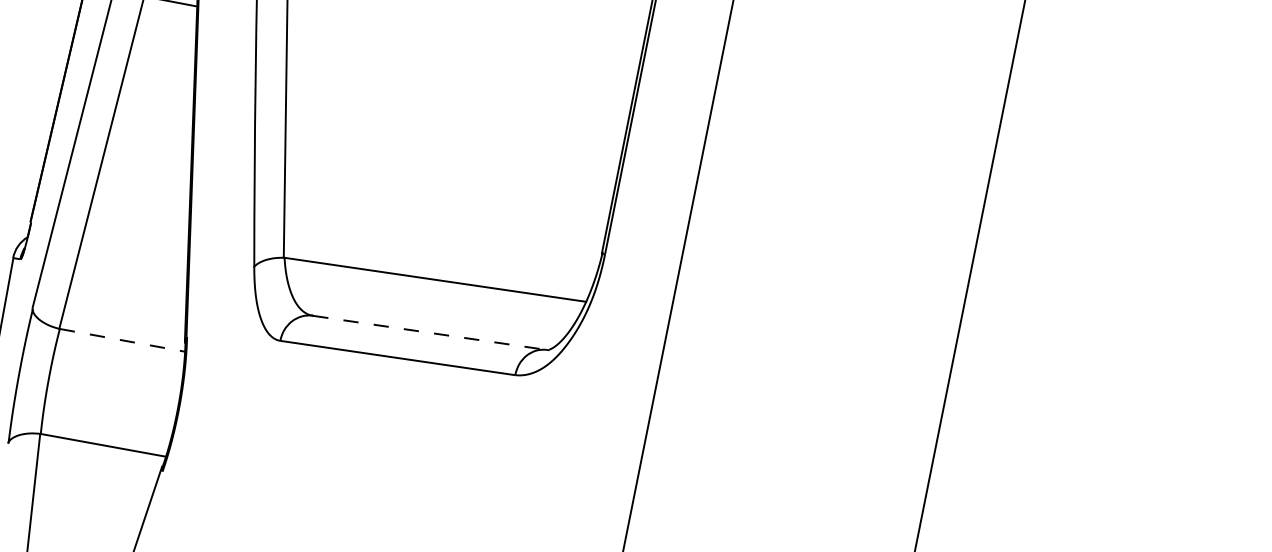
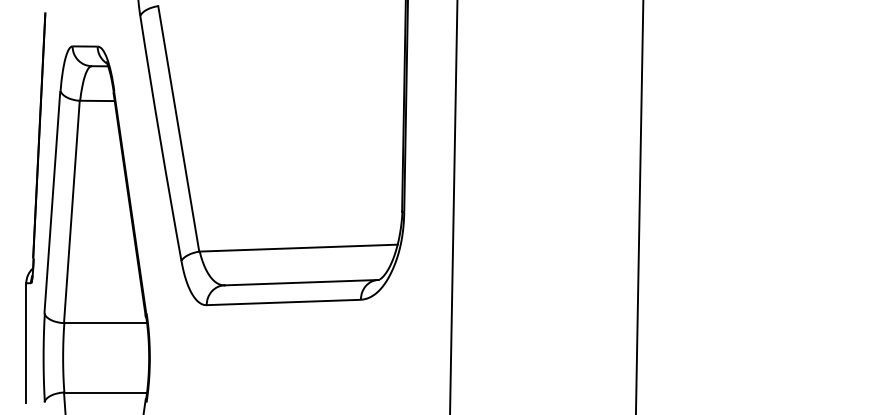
line: (430, 332) -> (301, 282), dashed -> solid
line: (123, 341) -> (106, 323), dashed -> solid

